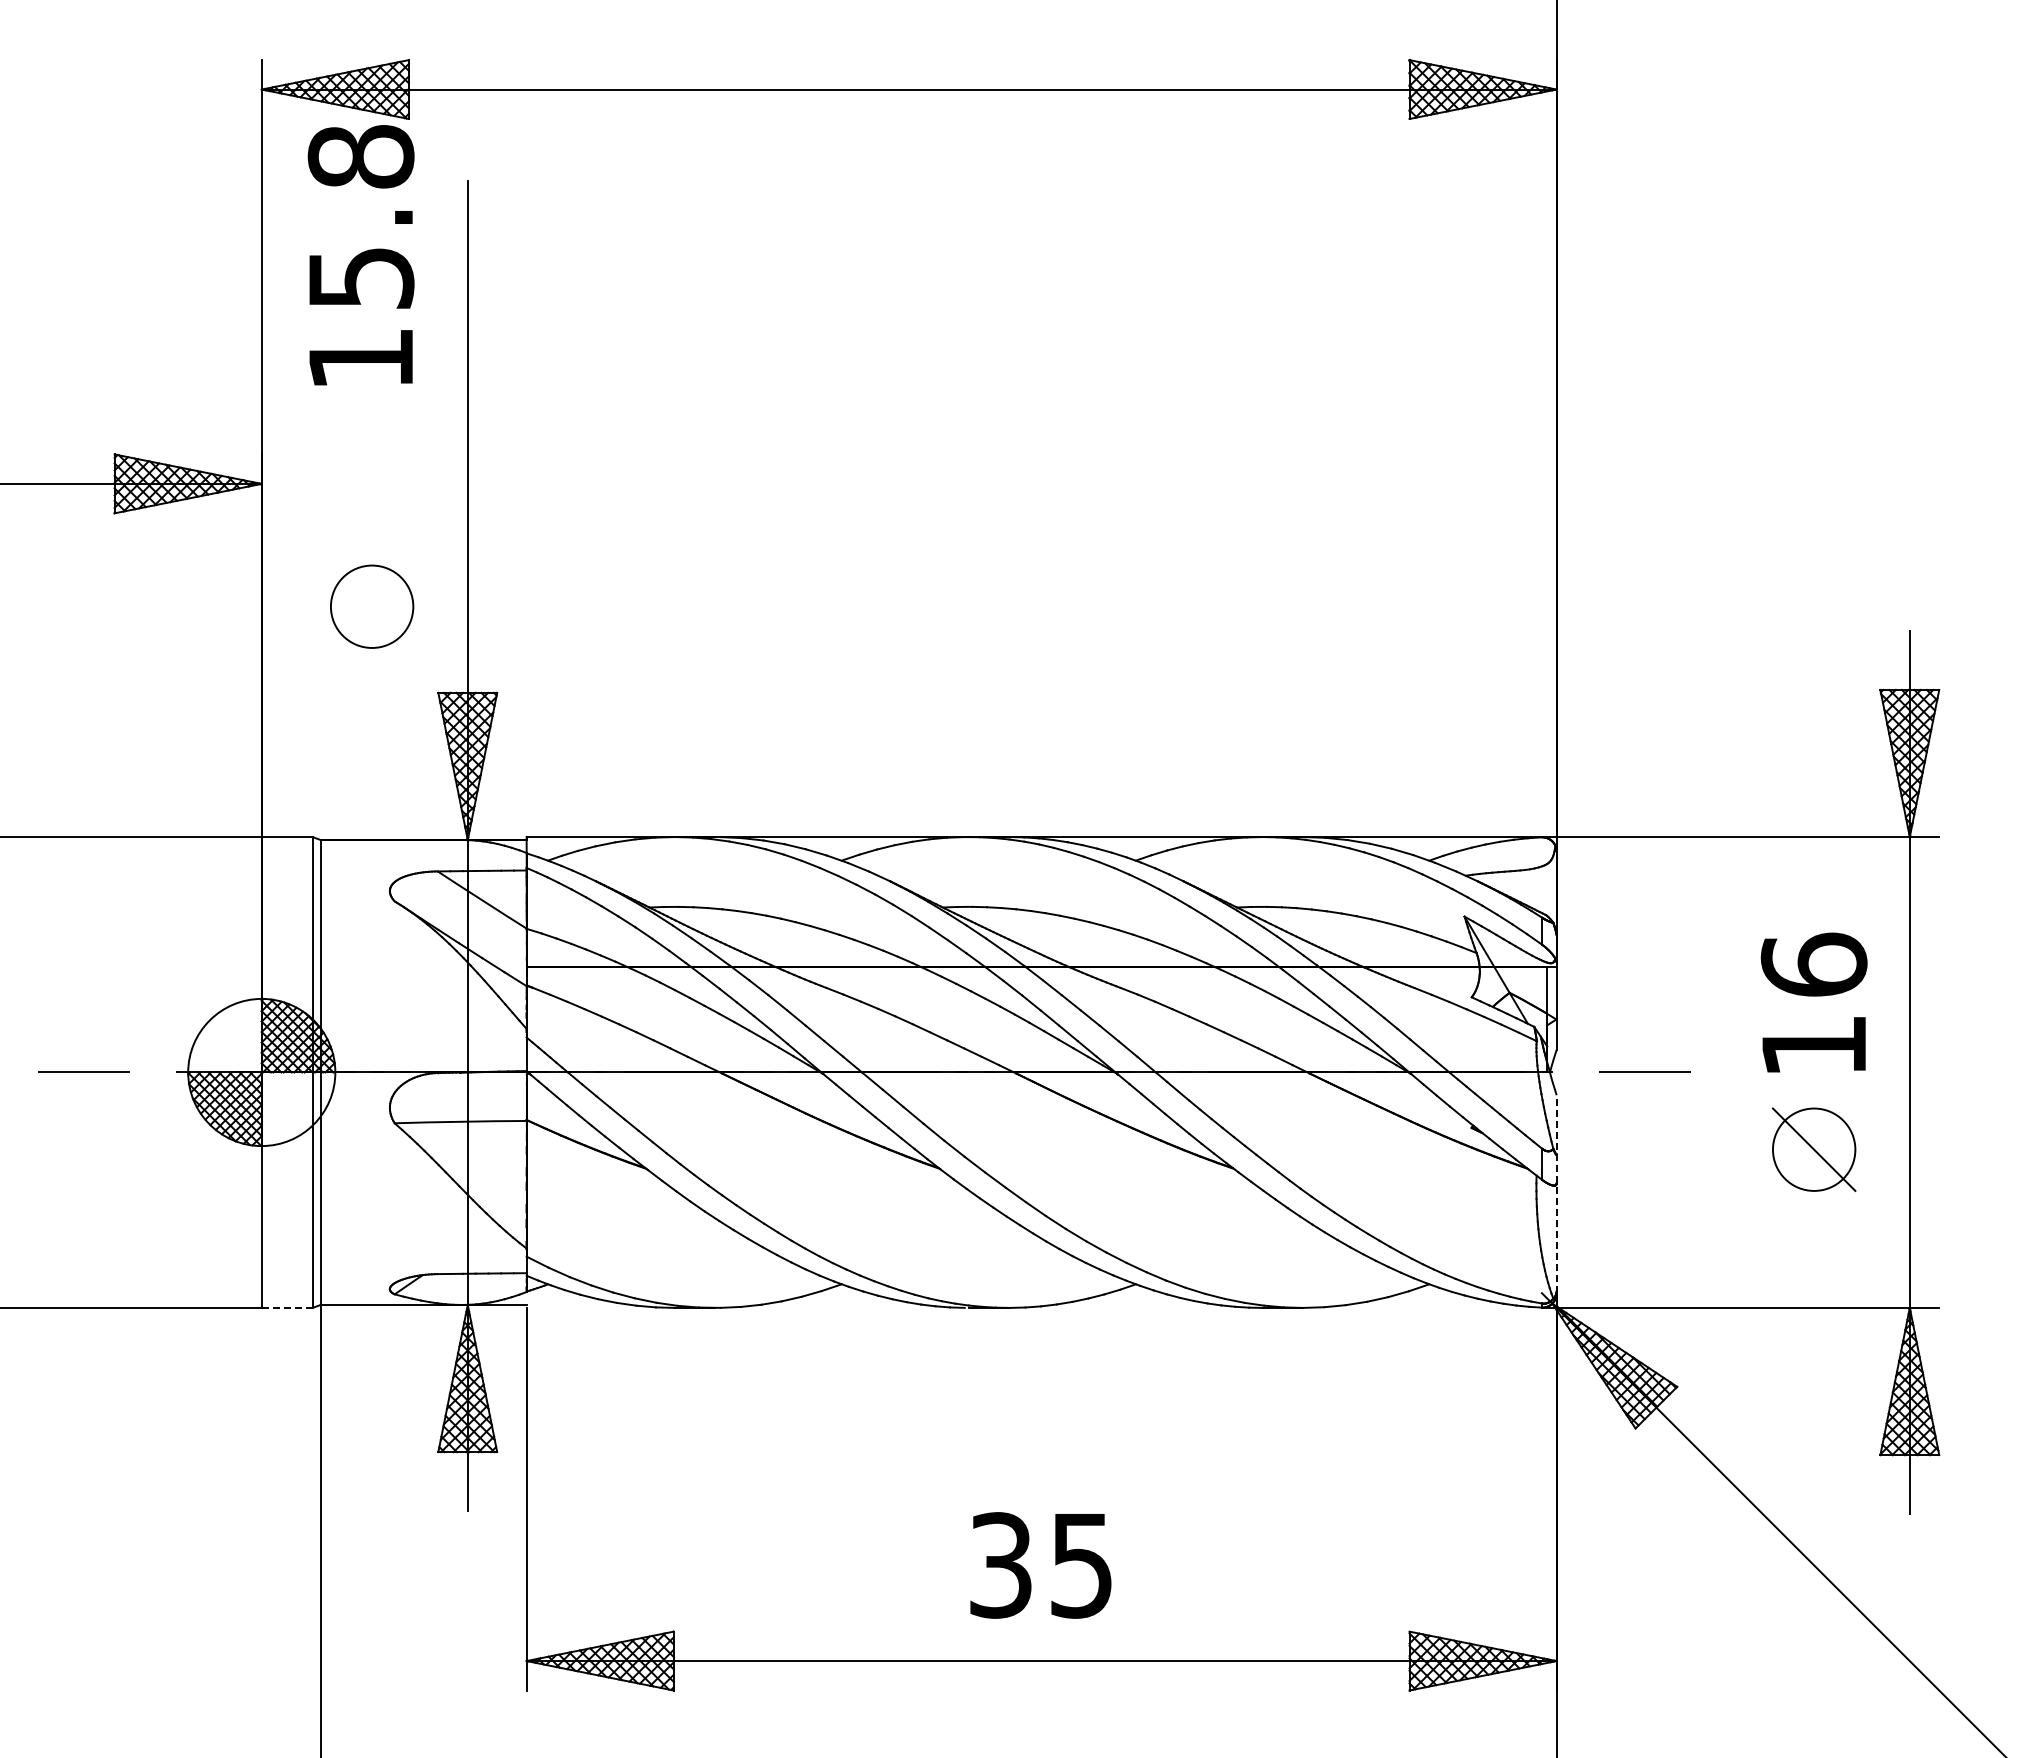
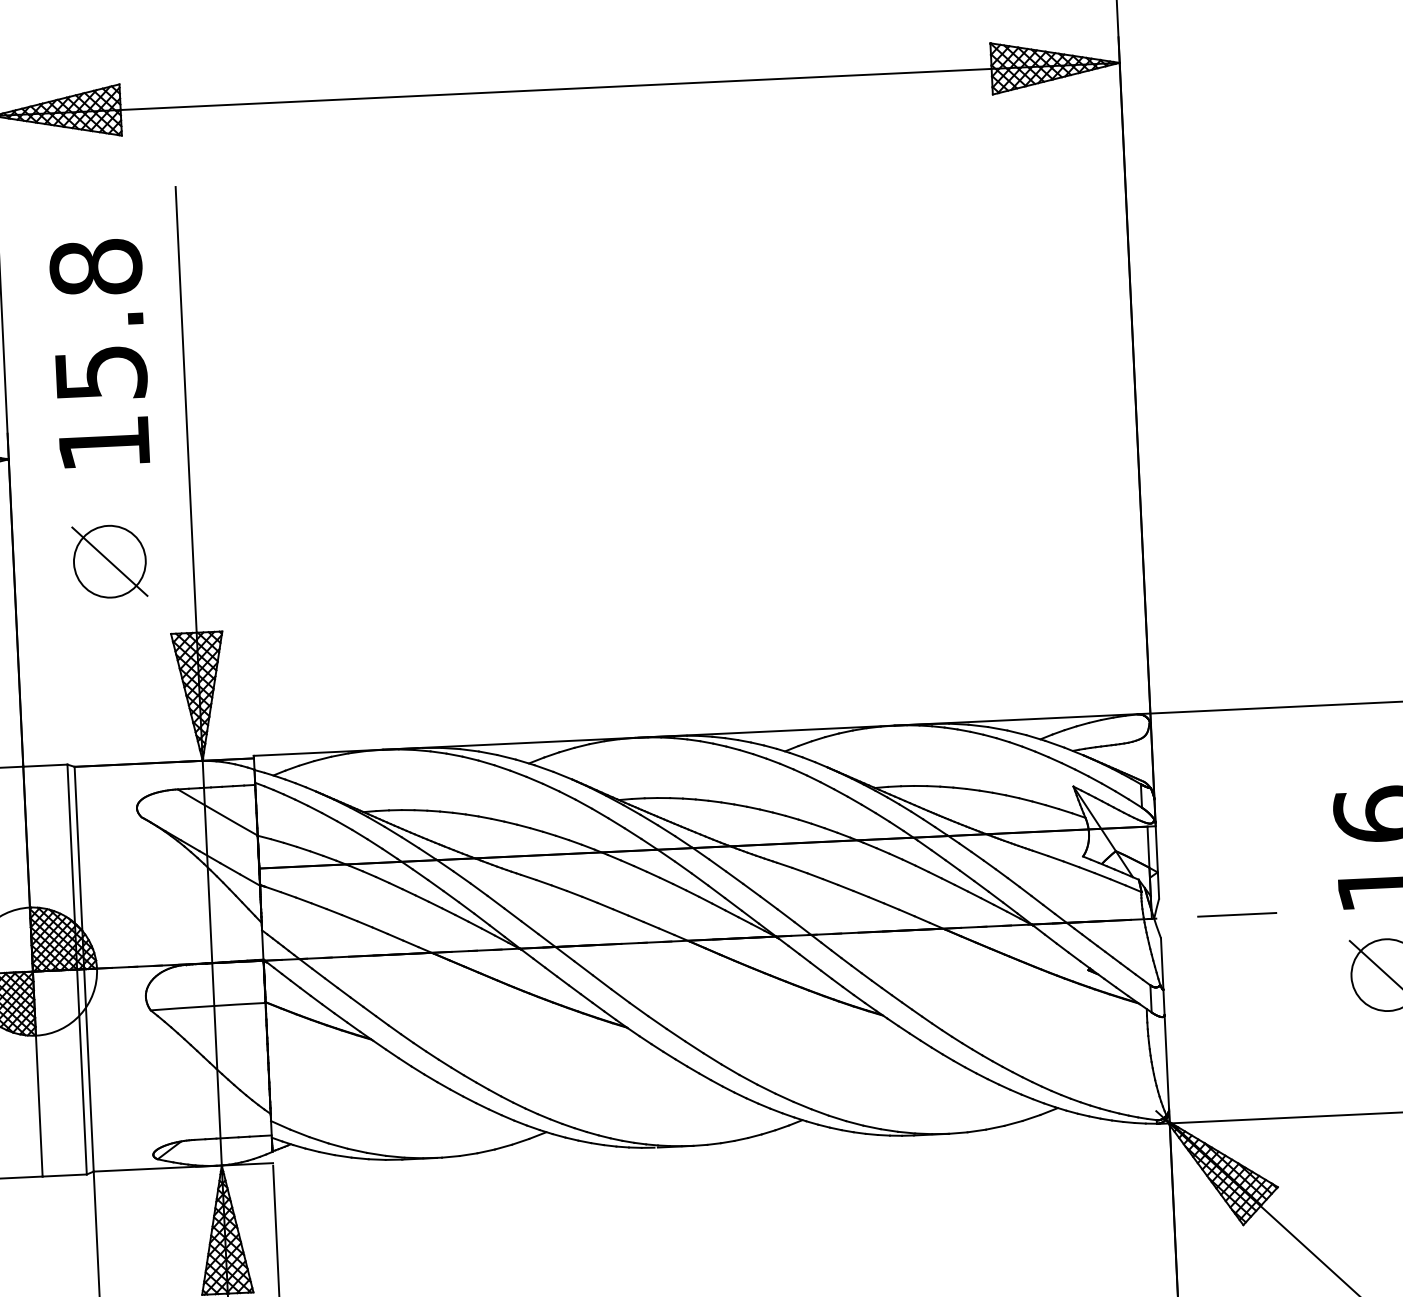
text: (360, 255) -> (99, 353), moved
line: (371, 606) -> (109, 561), added
line: (1556, 1194) -> (1164, 1024), dashed -> solid
line: (287, 1307) -> (64, 1175), dashed -> solid

